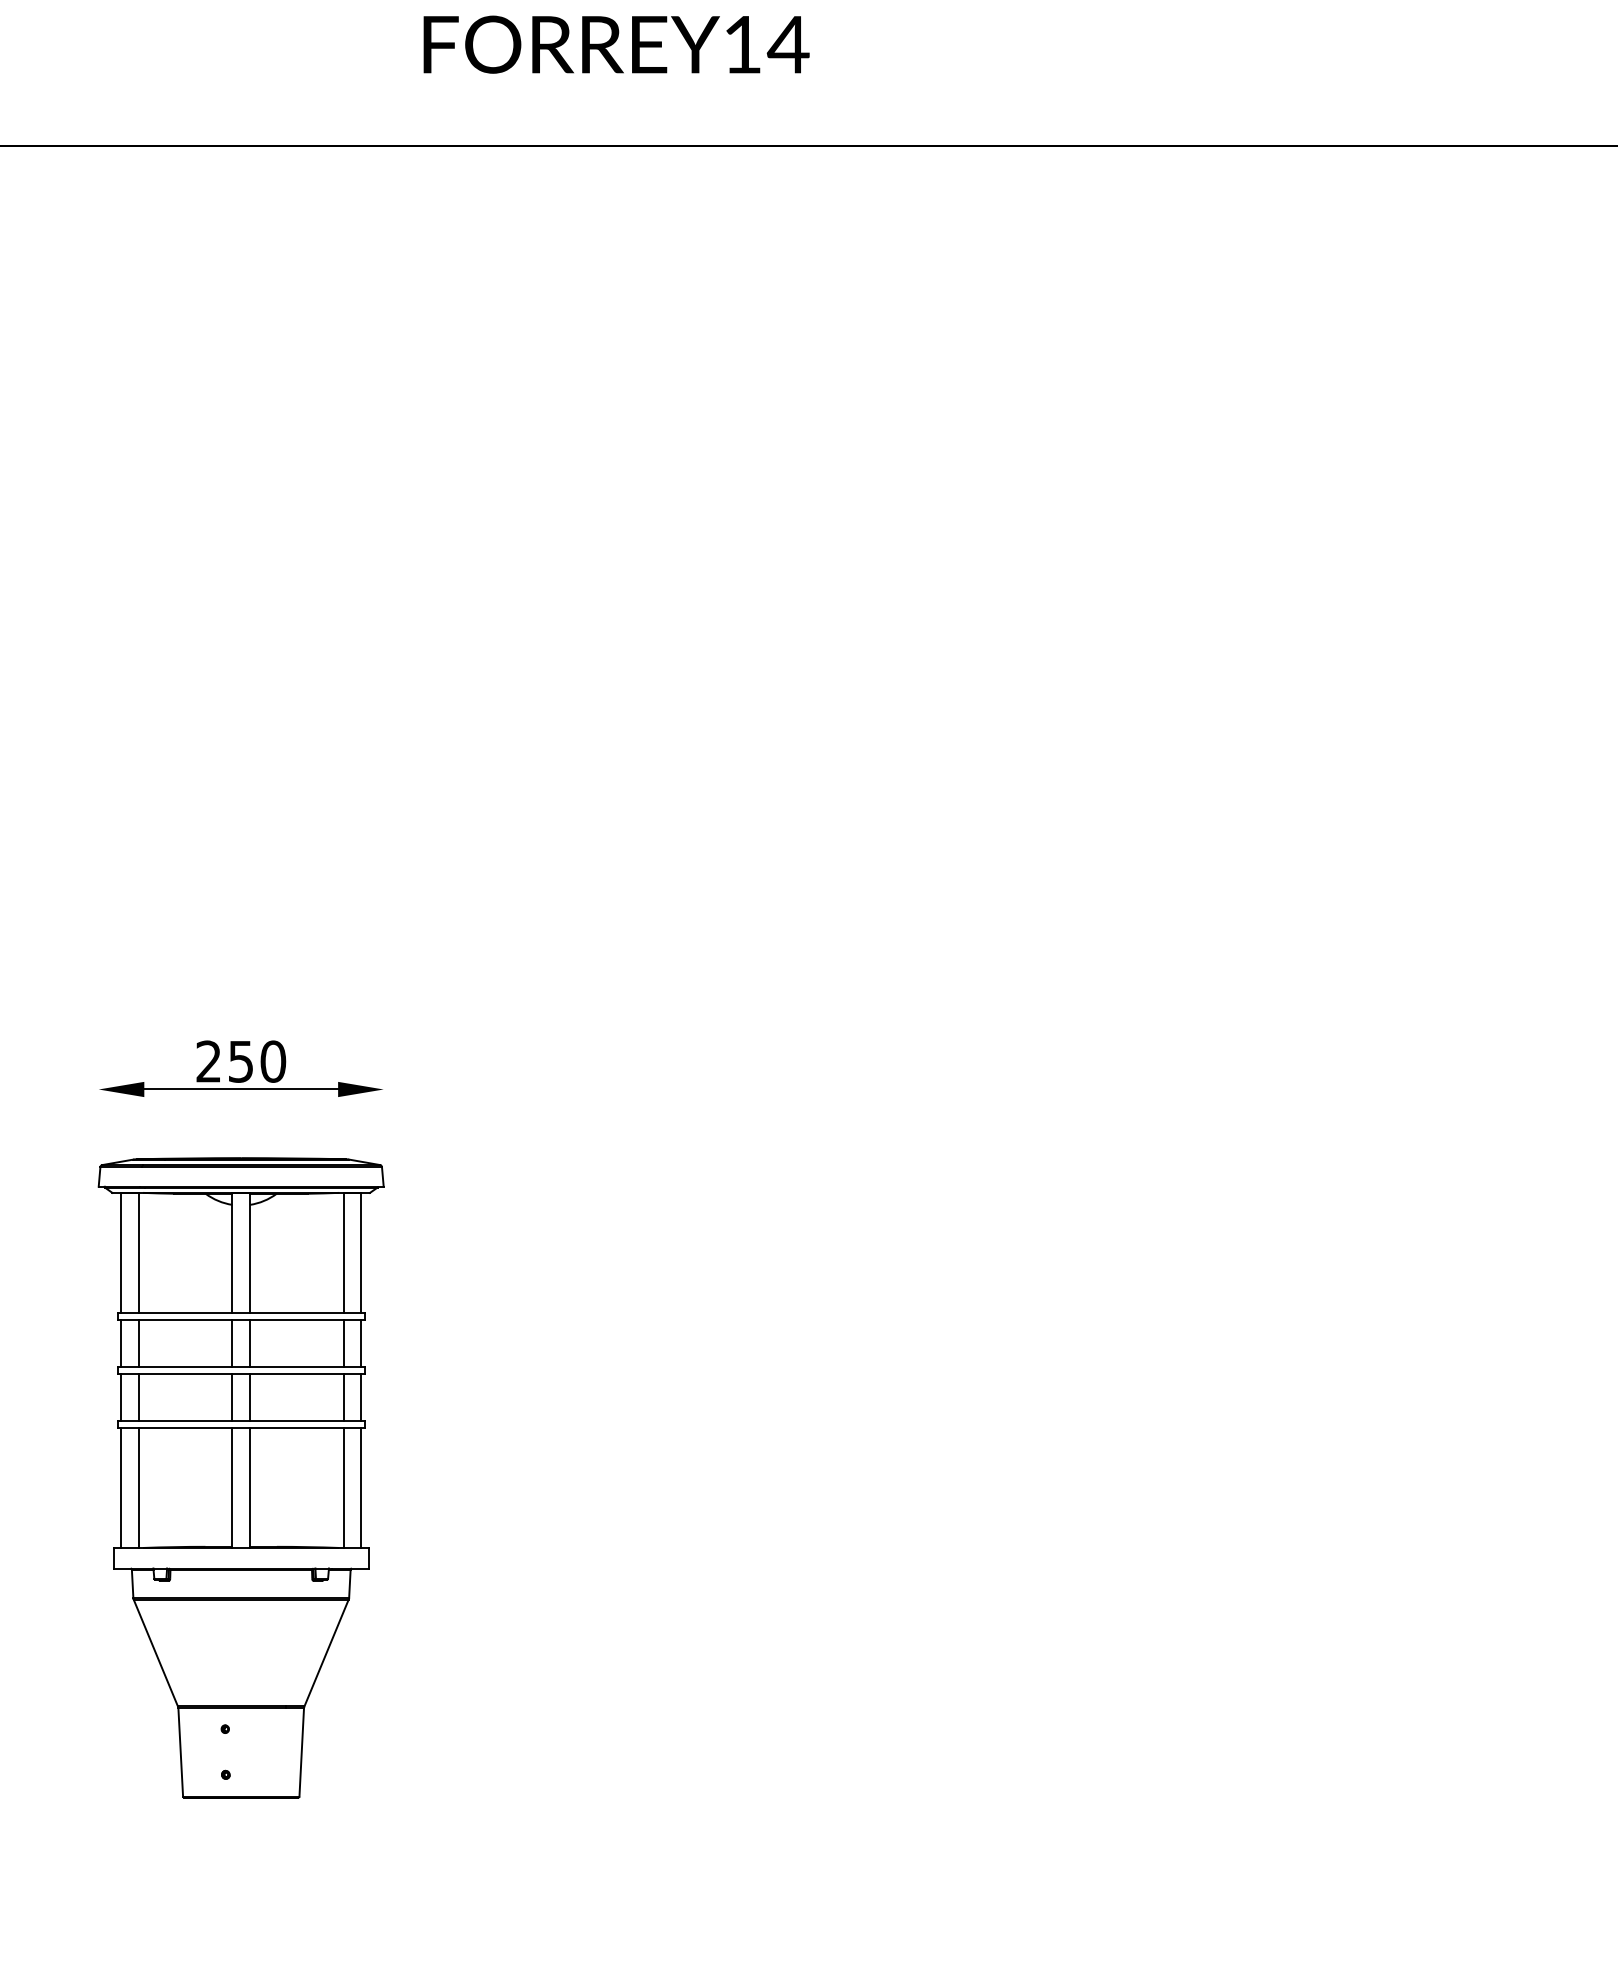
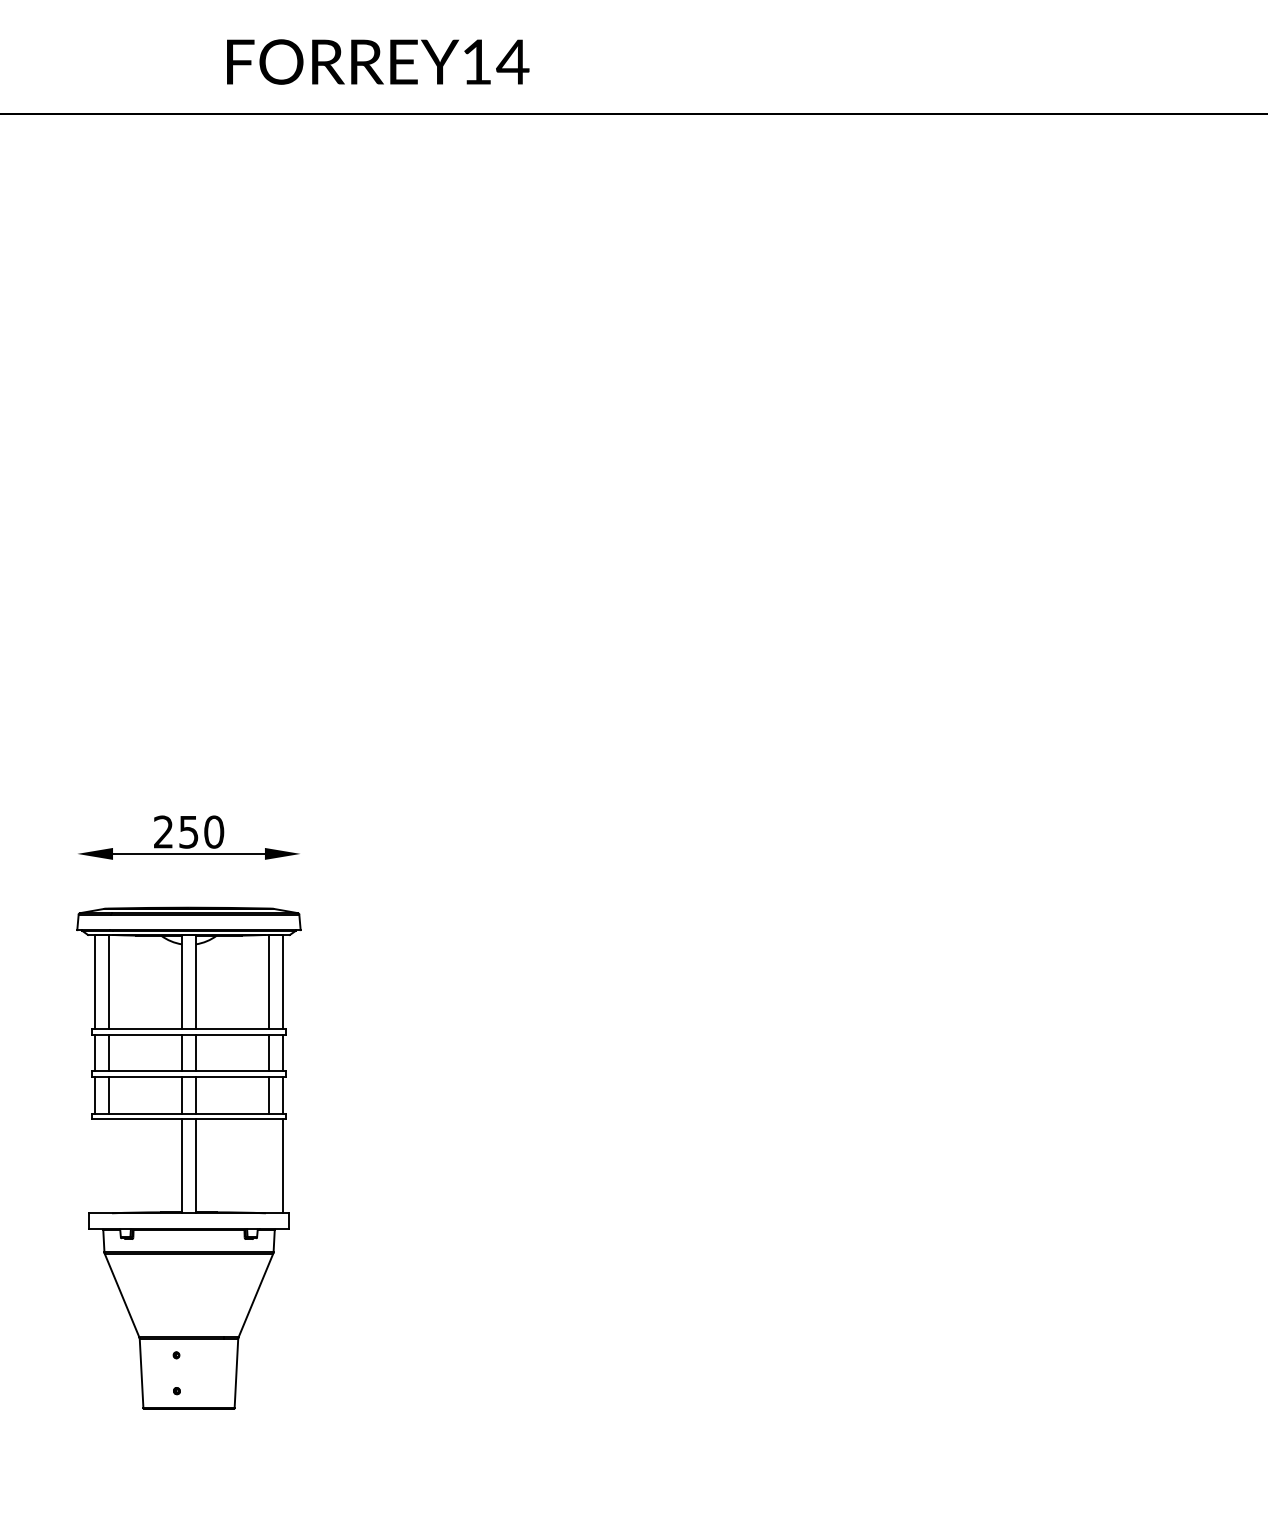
text: (616, 43) -> (378, 61), moved
line: (121, 1488) -> (95, 1166), removed
line: (138, 1488) -> (108, 1166), removed
line: (343, 1488) -> (269, 1166), removed

